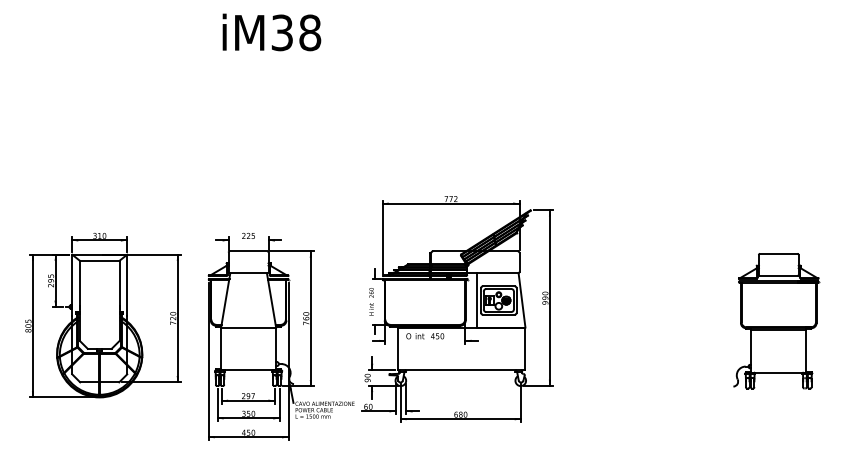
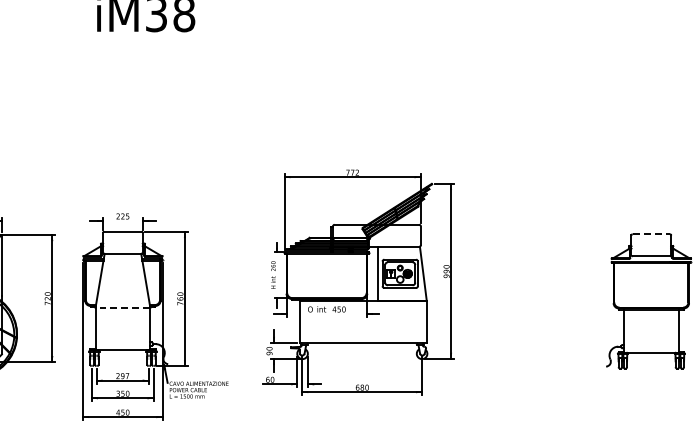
line: (778, 253) -> (651, 233), solid -> dashed
part: (457, 309) -> (359, 282), moved
line: (248, 327) -> (122, 307), solid -> dashed

